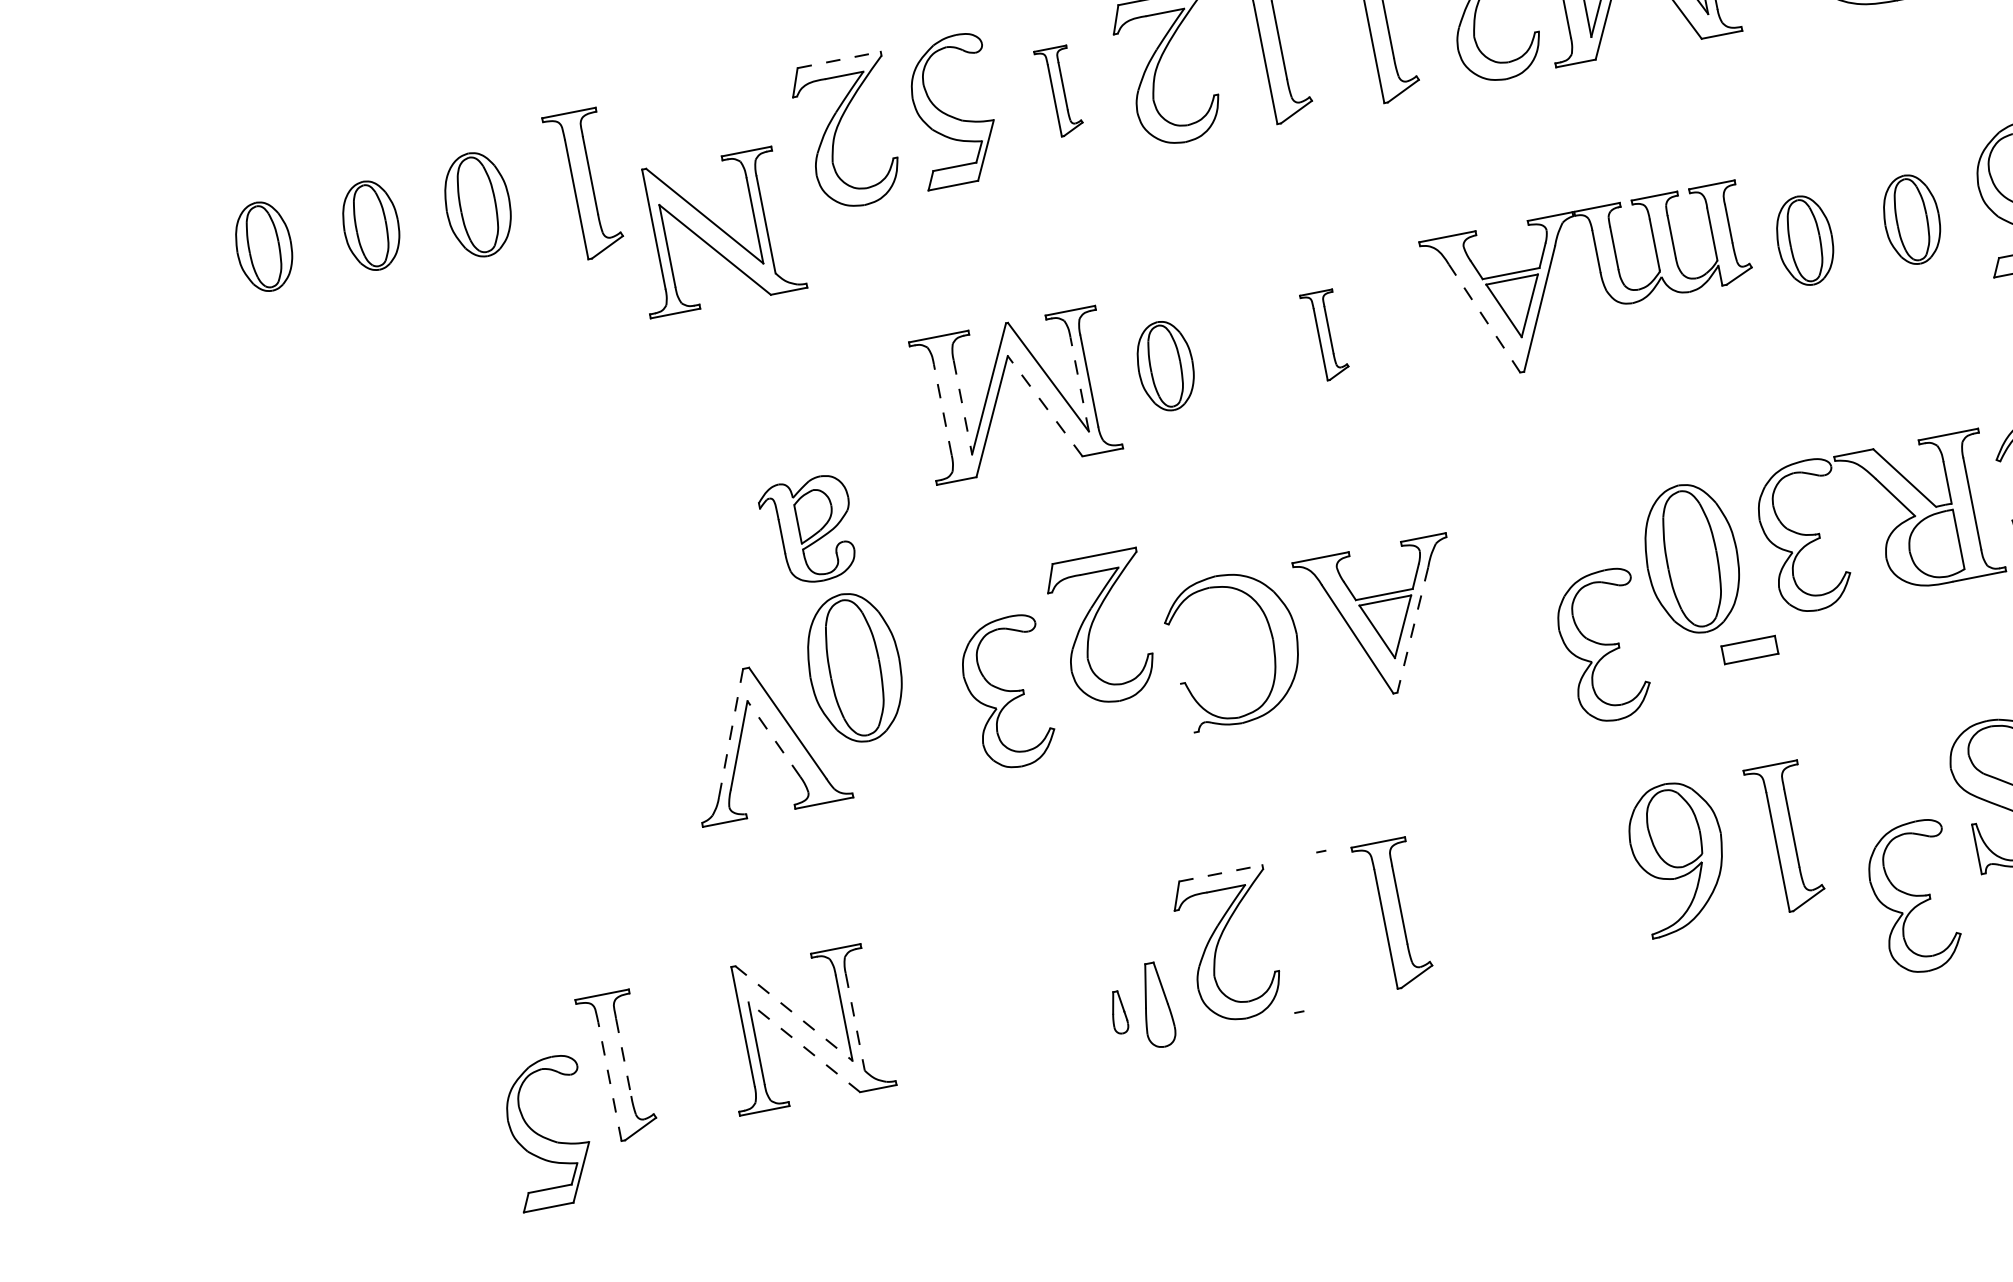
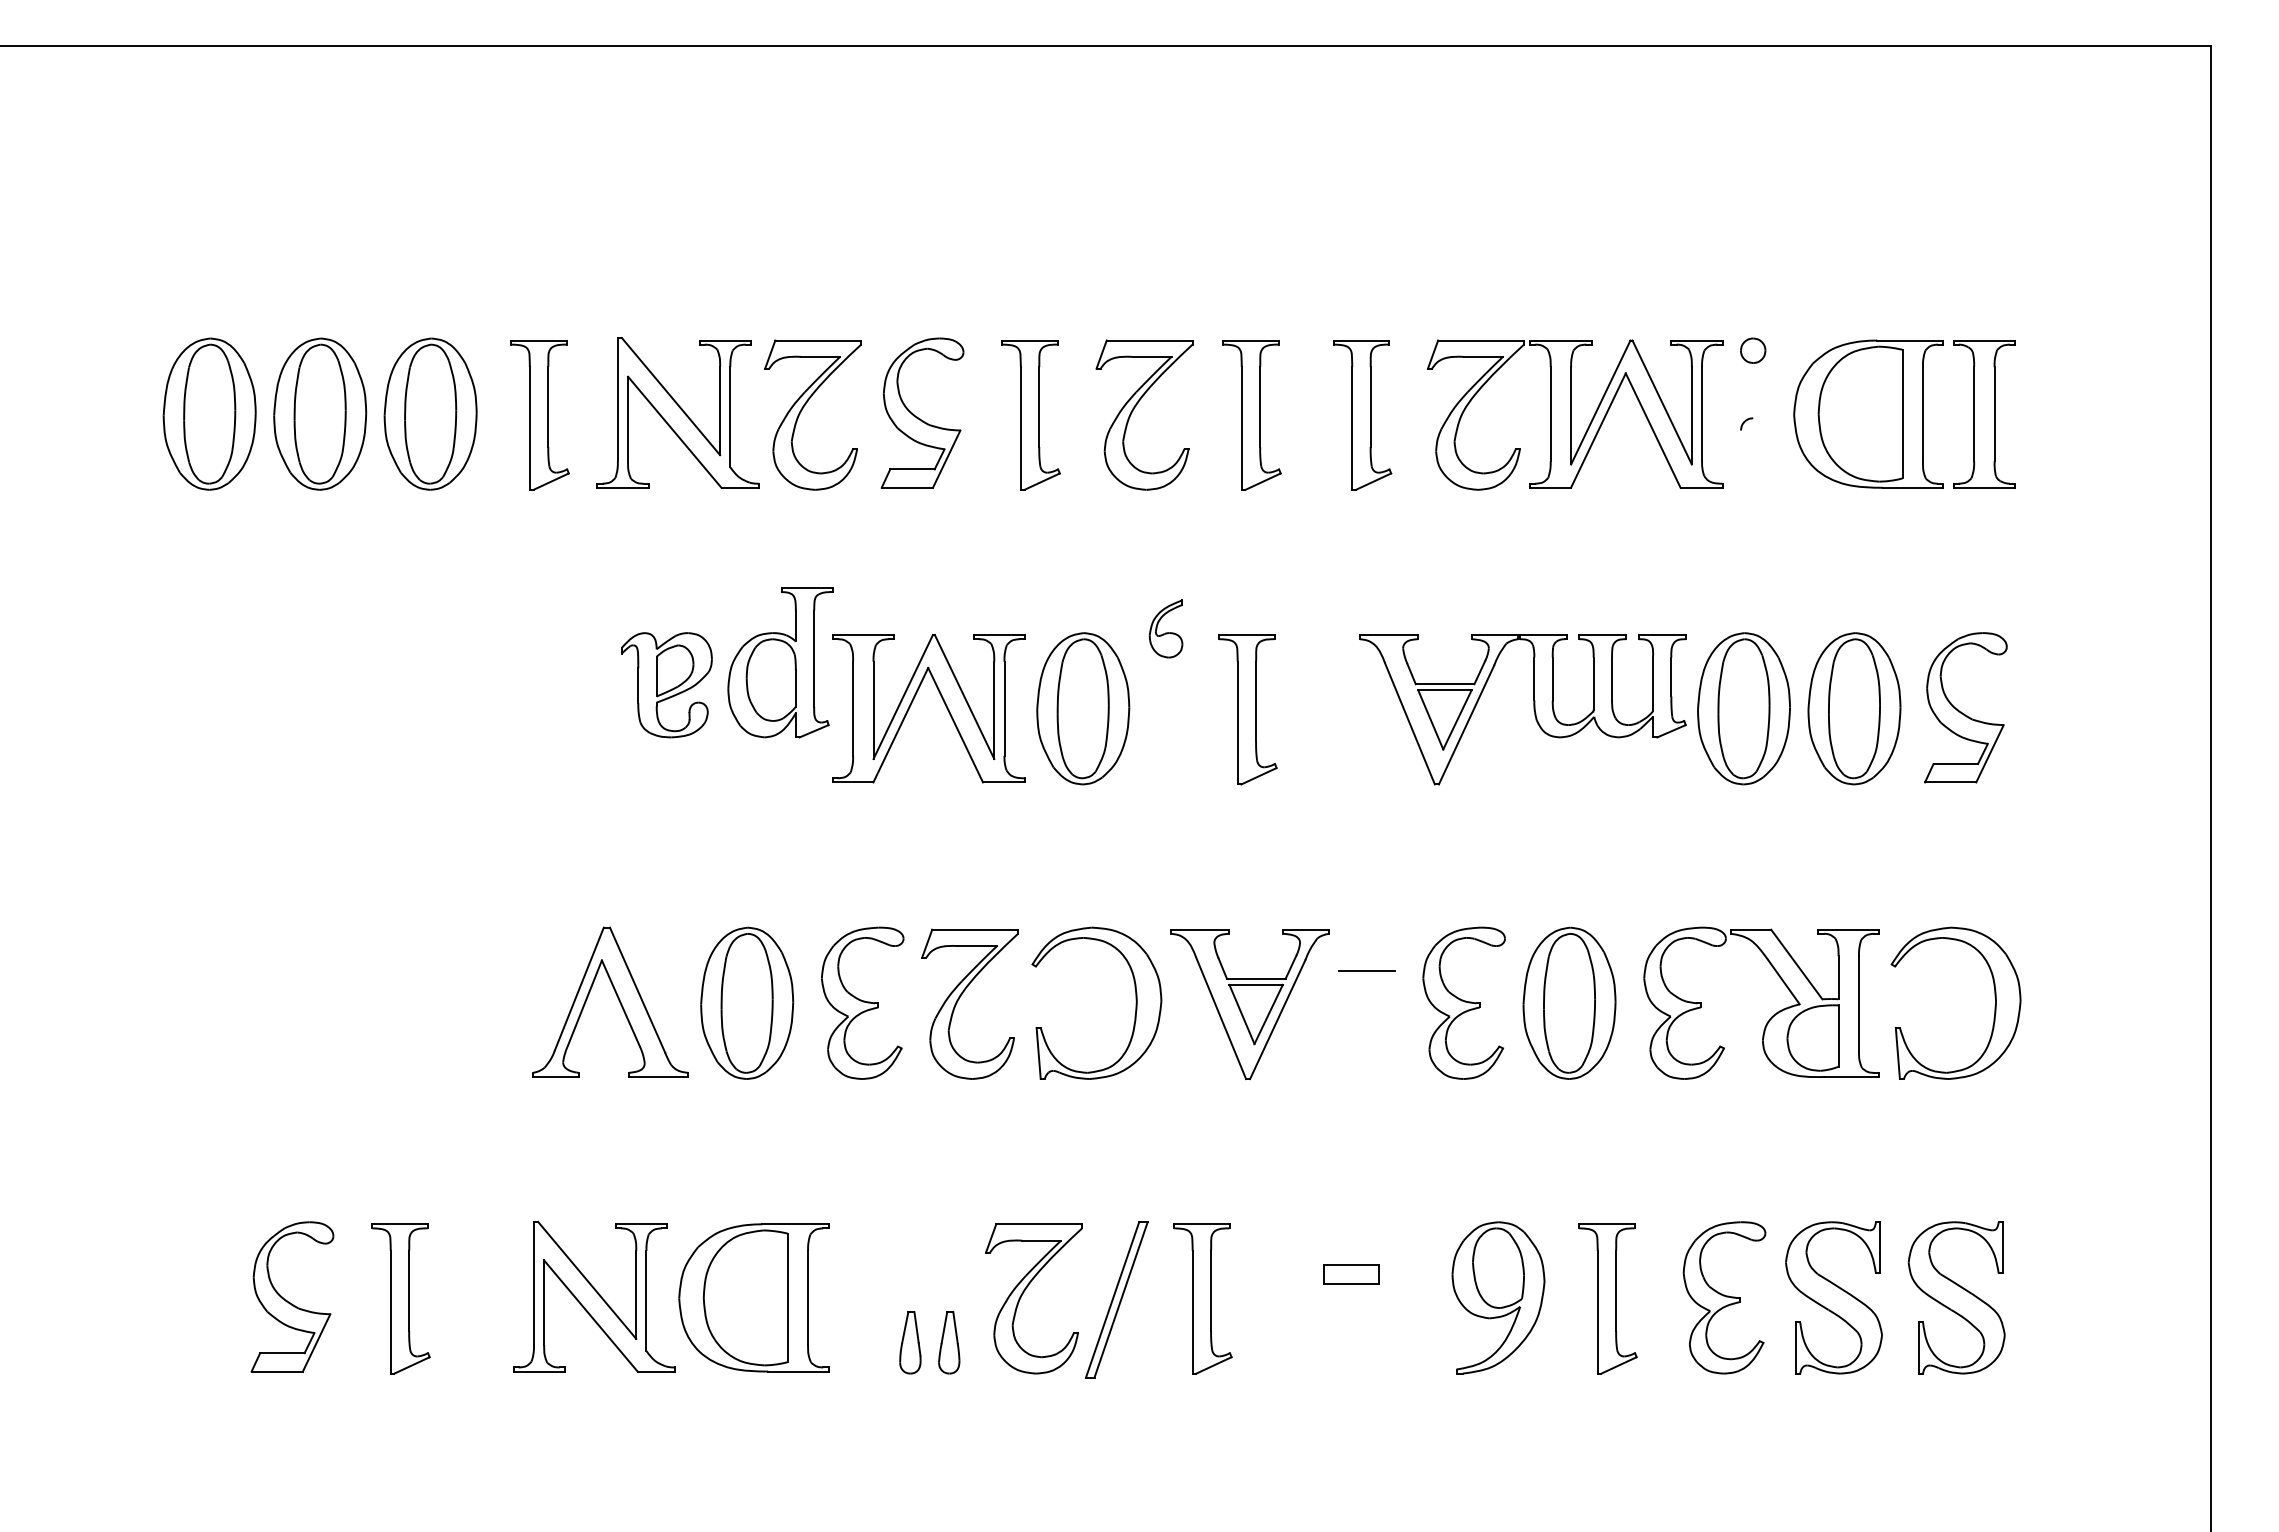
line: (839, 59) -> (818, 340), dashed -> solid
part: (1058, 92) -> (1030, 415), size x1.67
part: (477, 204) -> (430, 413), size x1.43
part: (1911, 219) -> (1854, 708), size x1.67
part: (371, 225) -> (320, 413), size x1.67
part: (714, 230) -> (677, 412), moved
part: (1804, 240) -> (1743, 708), size x1.67
part: (263, 246) -> (209, 413), size x1.67
part: (1229, 272) -> (1165, 628), added
line: (1484, 318) -> (1409, 723), dashed -> solid
part: (1324, 335) -> (1247, 709), size x1.67
part: (1165, 365) -> (1083, 708), size x1.67
part: (863, 378) -> (780, 662), added
line: (1079, 384) -> (994, 710), dashed -> solid
line: (1044, 405) -> (955, 724), dashed -> solid
line: (962, 407) -> (873, 710), dashed -> solid
line: (943, 409) -> (853, 708), dashed -> solid
part: (809, 531) -> (666, 685), moved
line: (1489, 565) -> (1366, 970), added
part: (1093, 623) -> (961, 996), moved
line: (1412, 629) -> (1277, 1019), dashed -> solid
part: (1602, 645) -> (1463, 1002), moved
part: (1750, 650) -> (1351, 1274), moved
part: (854, 666) -> (747, 1002), moved
line: (1187, 708) -> (1038, 1053), added
line: (731, 732) -> (579, 988), dashed -> solid
line: (773, 739) -> (620, 1003), dashed -> solid
line: (1221, 873) -> (1039, 1224), dashed -> solid
part: (1914, 897) -> (1724, 1297), moved
line: (1313, 930) -> (1120, 1299), added
line: (1306, 932) -> (1112, 1299), added
part: (958, 998) -> (753, 1297), added
part: (1156, 1004) -> (949, 1342), size x0.71
part: (1118, 1012) -> (910, 1342), size x1.43
line: (794, 1013) -> (587, 1280), dashed -> solid
line: (855, 1022) -> (646, 1301), dashed -> solid
line: (804, 1047) -> (590, 1316), dashed -> solid
line: (623, 1057) -> (409, 1290), dashed -> solid
line: (609, 1080) -> (390, 1311), dashed -> solid
part: (549, 1132) -> (292, 1296), moved

